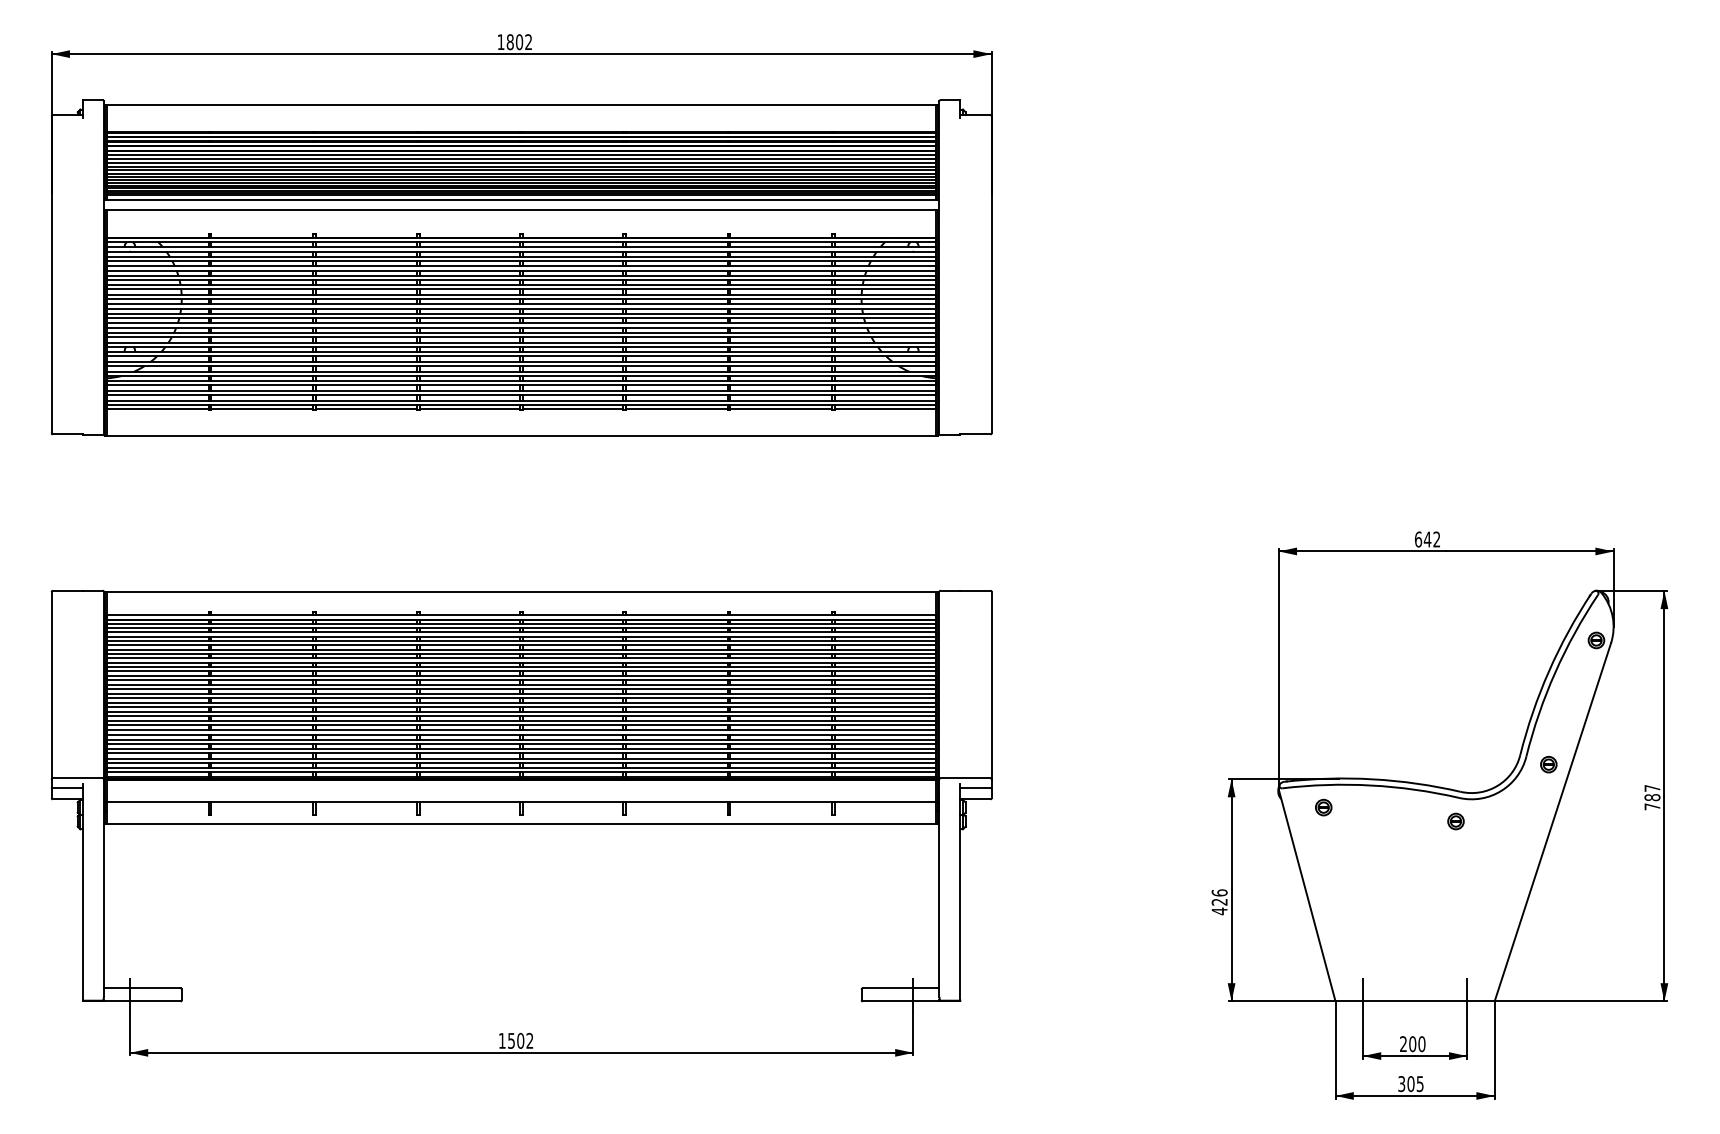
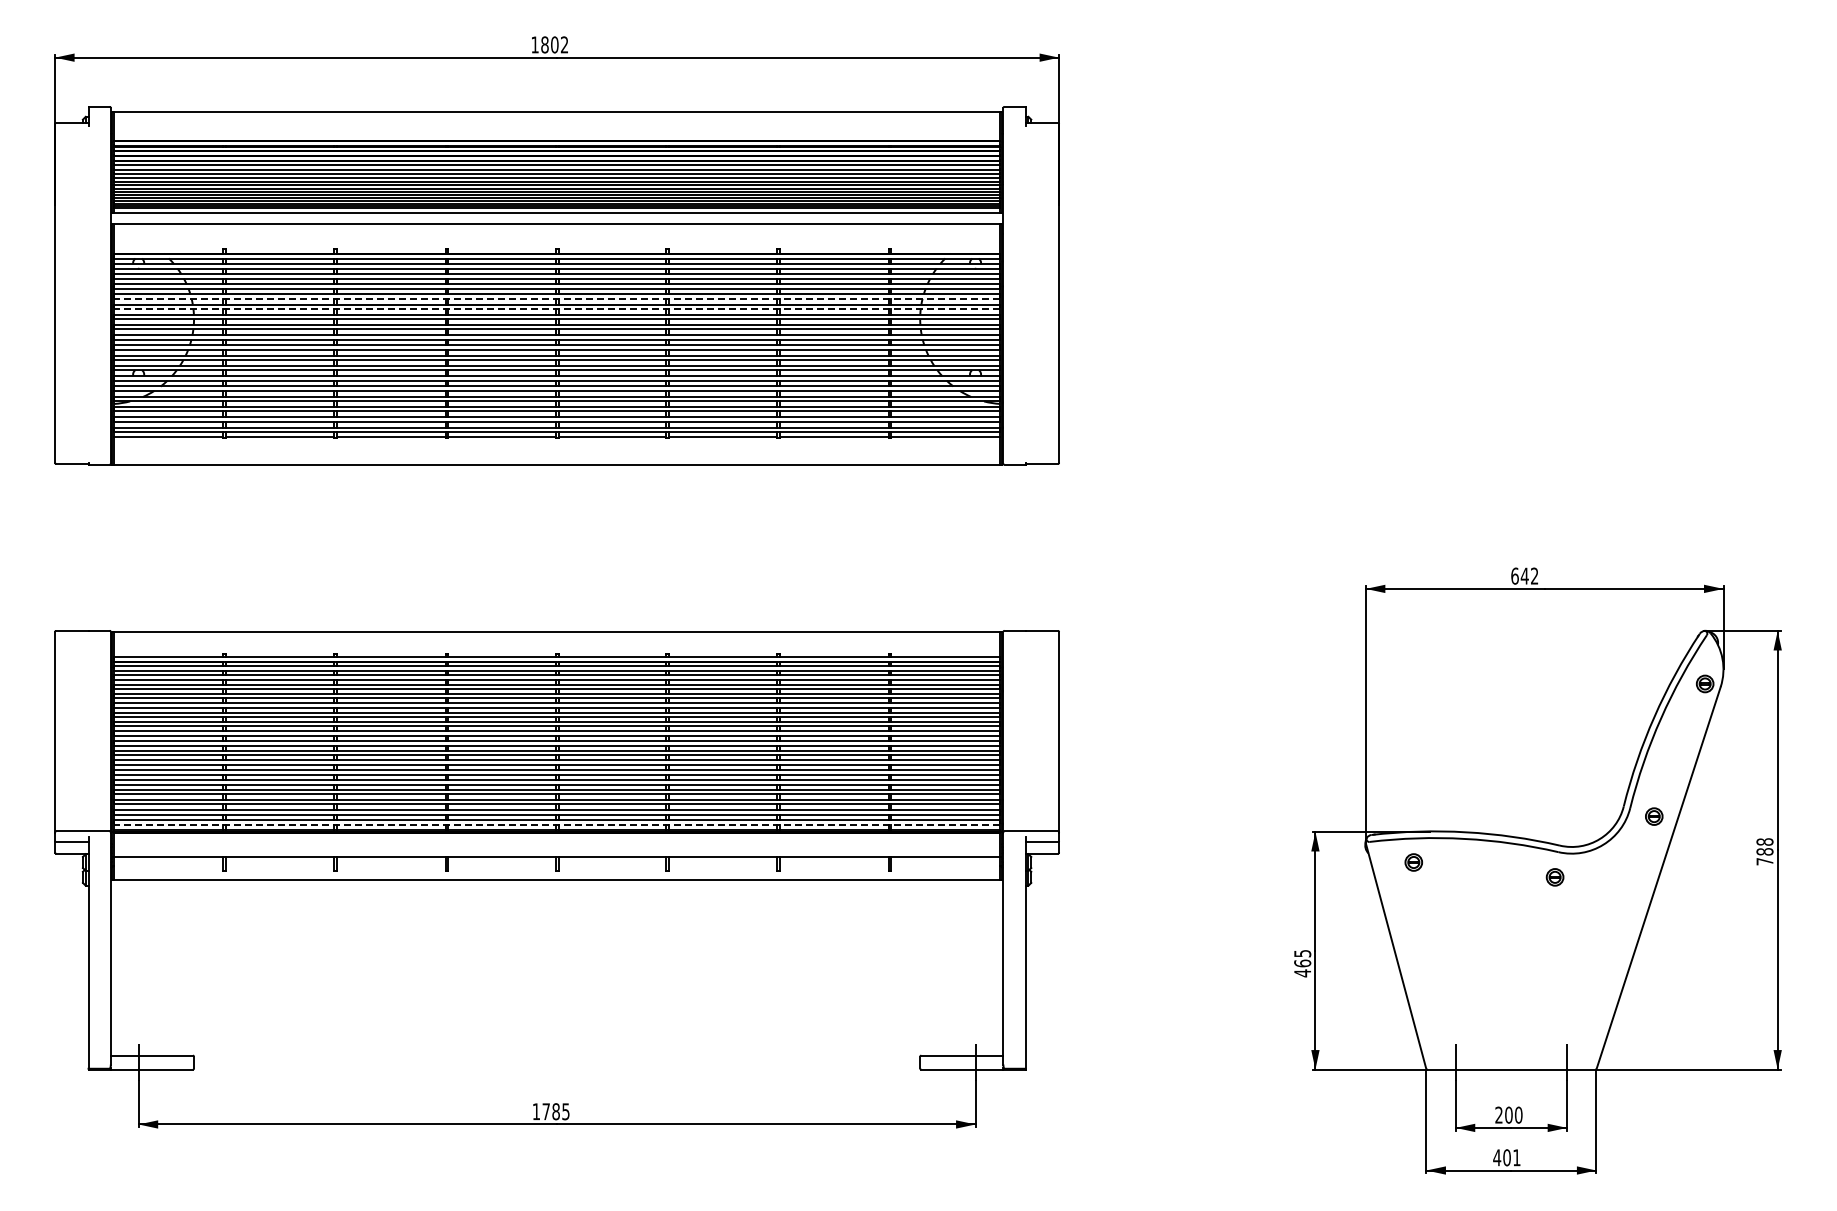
line: (522, 279) -> (557, 298), solid -> dashed
line: (522, 289) -> (557, 309), solid -> dashed
line: (522, 772) -> (557, 824), solid -> dashed
text: (1652, 787) -> (1764, 841), 787 -> 788
text: (1219, 897) -> (1302, 958), 426 -> 465
text: (520, 1040) -> (555, 1111), 1502 -> 1785
text: (1410, 1083) -> (1506, 1157), 305 -> 401

